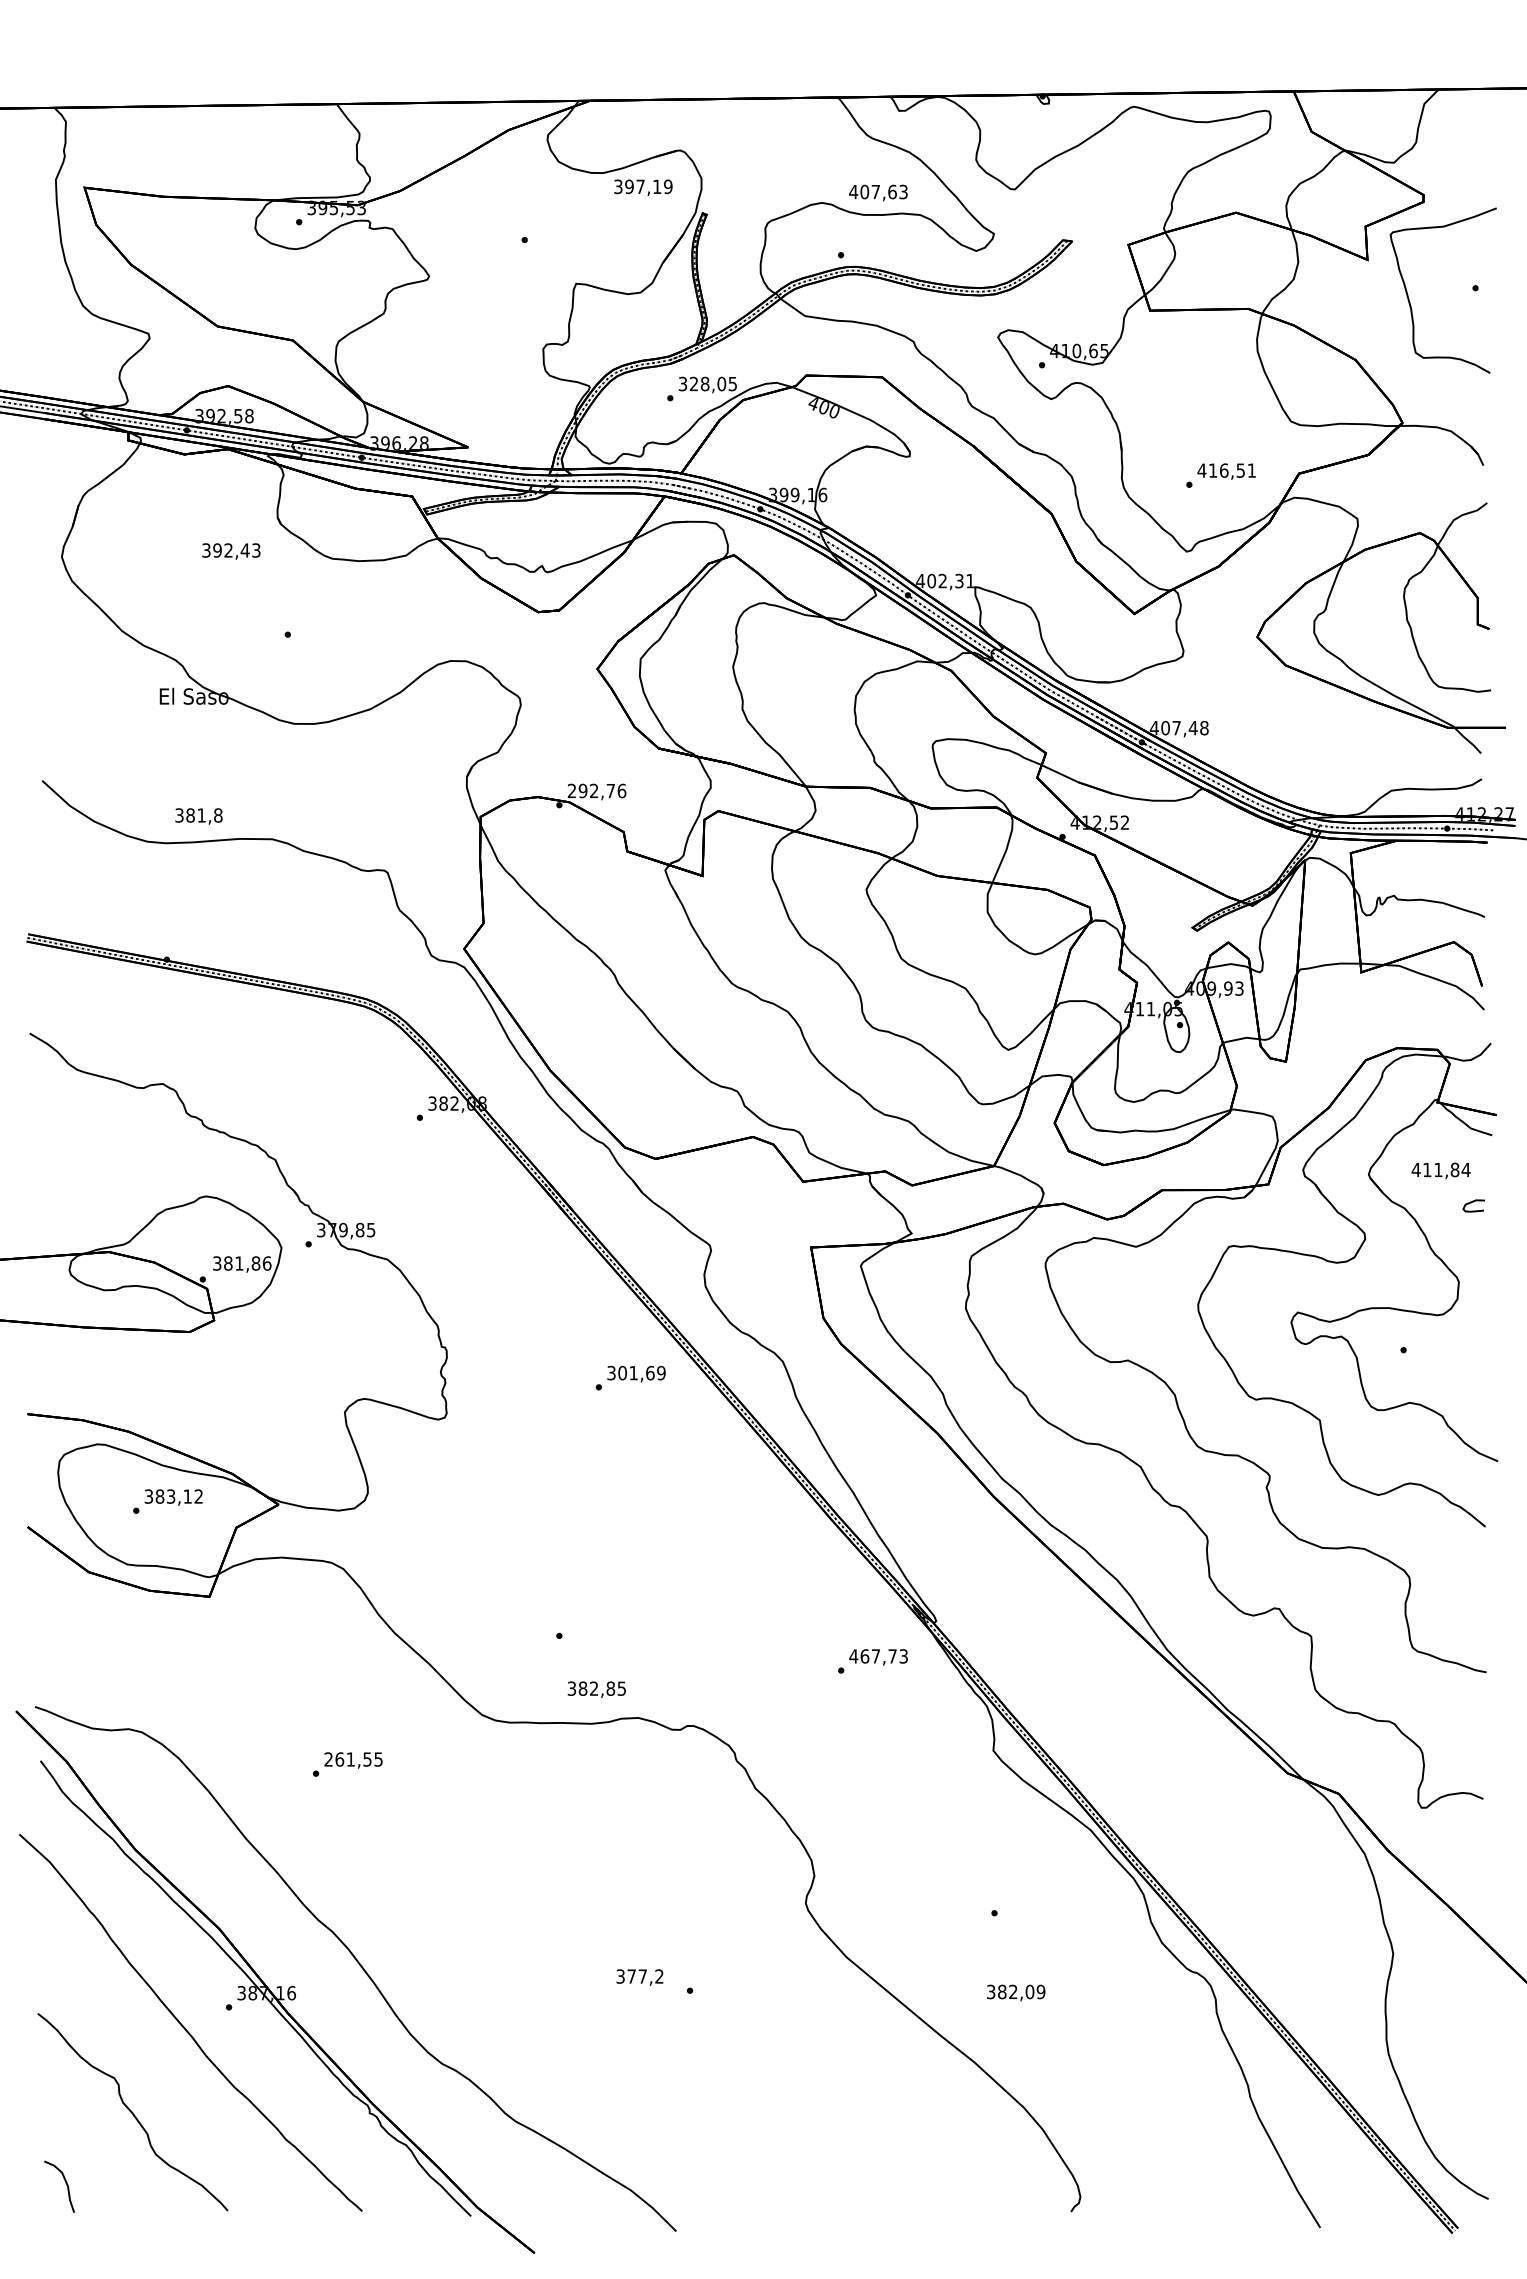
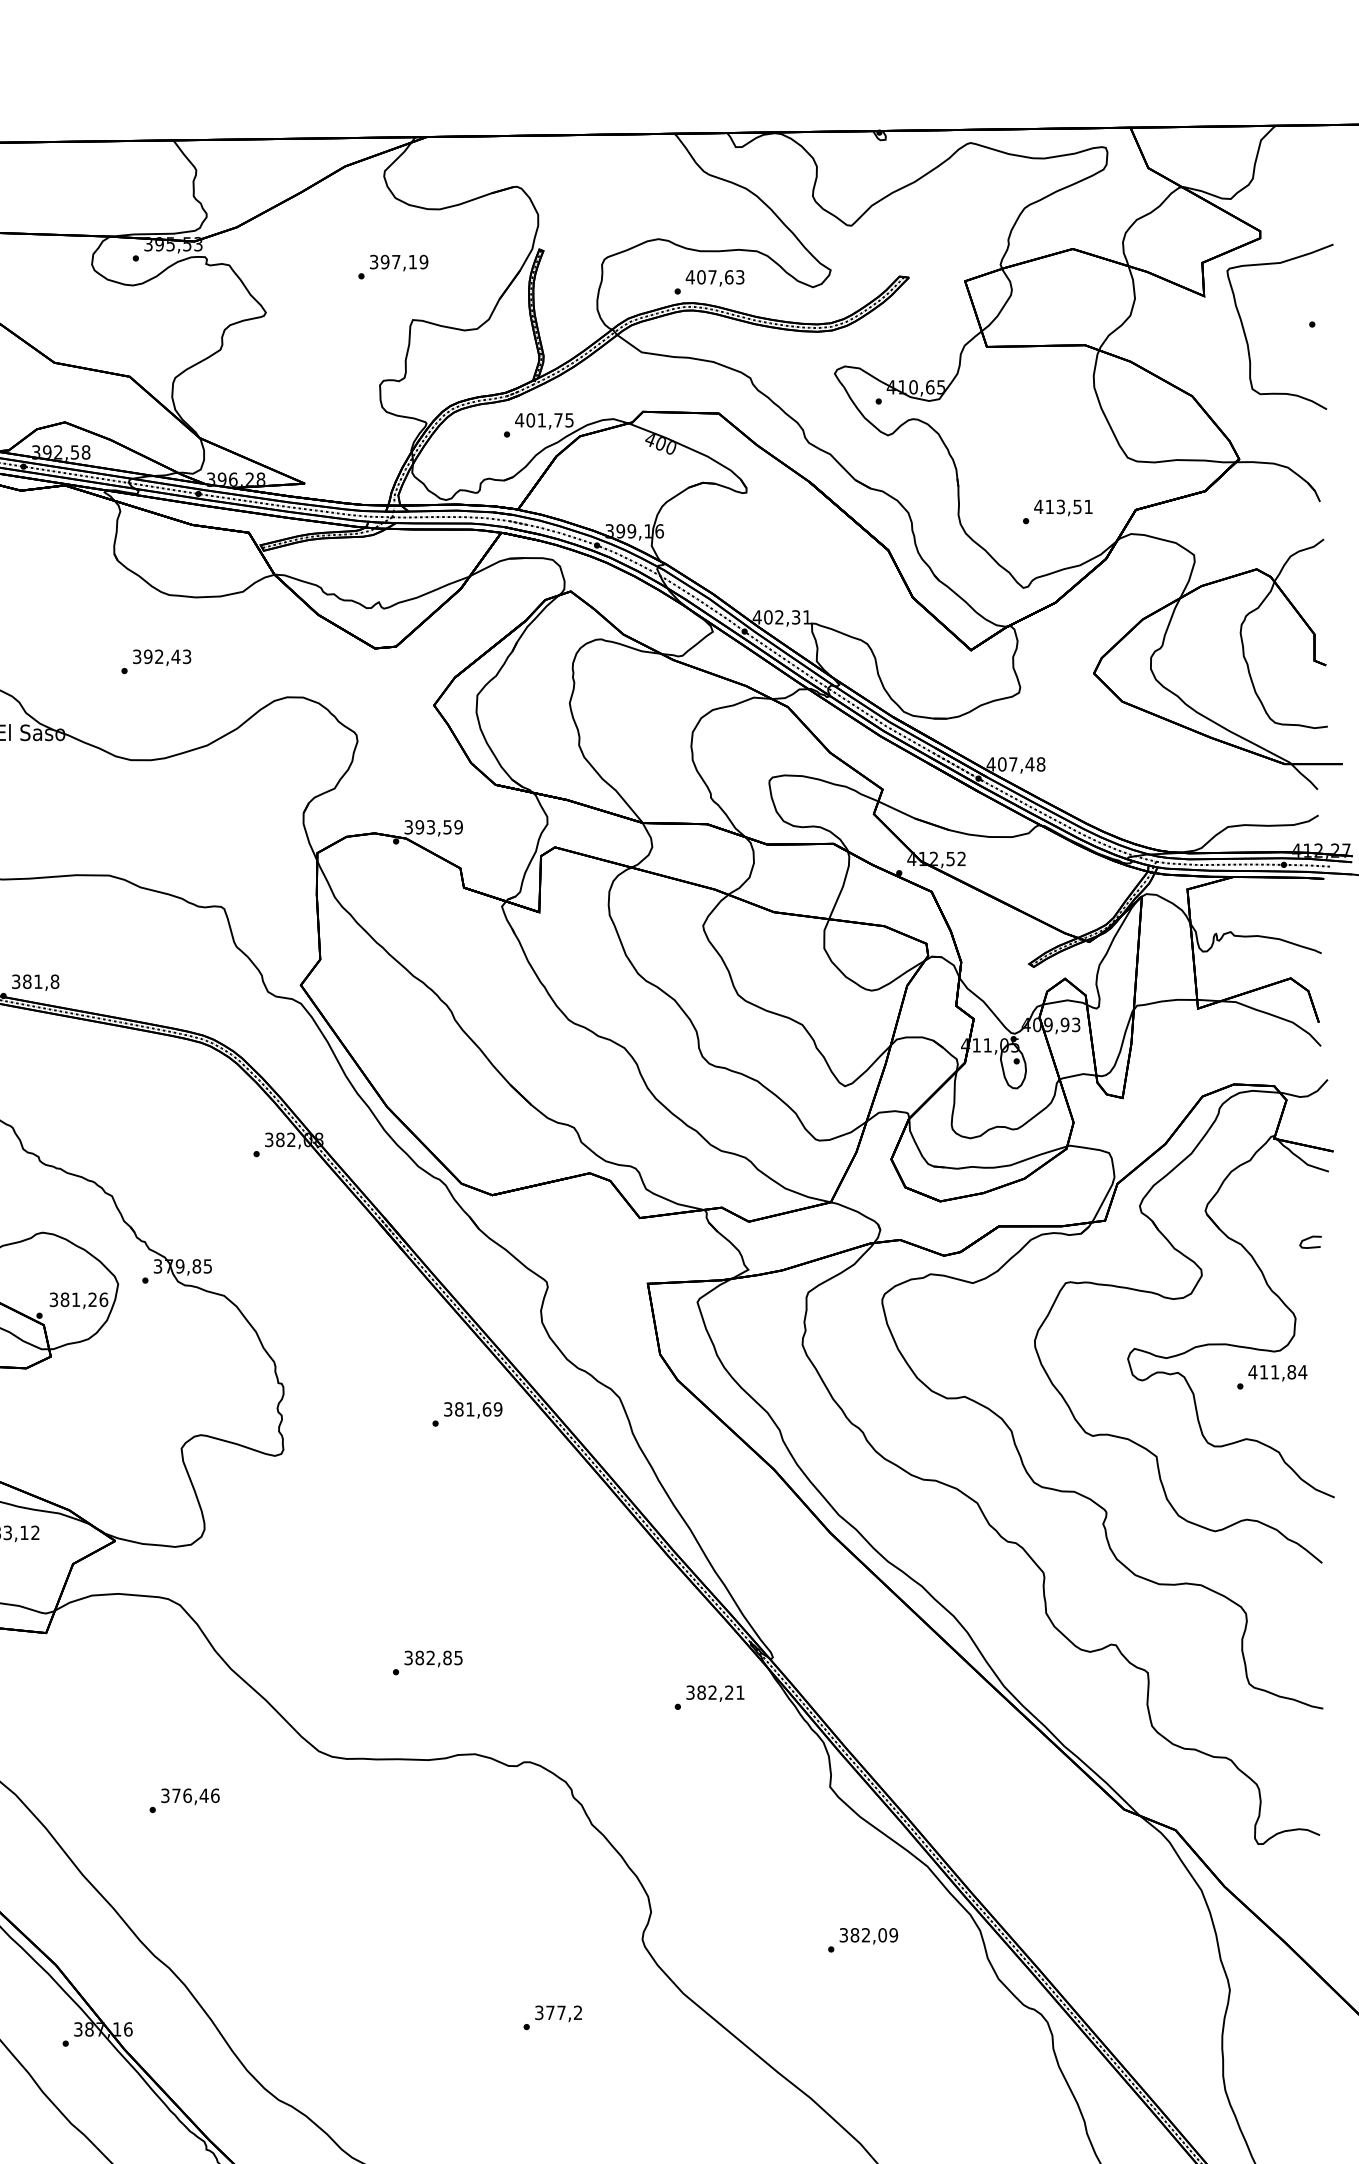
text: (643, 187) -> (399, 262), moved
text: (878, 192) -> (715, 277), moved
text: (702, 383) -> (539, 419), 328,05 -> 401,75
text: (1224, 470) -> (1061, 506), 416,51 -> 413,51
text: (231, 551) -> (162, 657), moved
text: (597, 790) -> (434, 826), 292,76 -> 393,59
text: (198, 816) -> (35, 982), moved
text: (1440, 1170) -> (1277, 1372), moved
text: (255, 1263) -> (92, 1299), 381,86 -> 381,26
text: (622, 1373) -> (459, 1409), 301,69 -> 381,69
text: (878, 1656) -> (715, 1692), 467,73 -> 382,21
text: (596, 1689) -> (433, 1658), moved
text: (353, 1759) -> (190, 1795), 261,55 -> 376,46
text: (639, 1977) -> (558, 2013), moved
text: (1016, 1992) -> (869, 1935), moved

